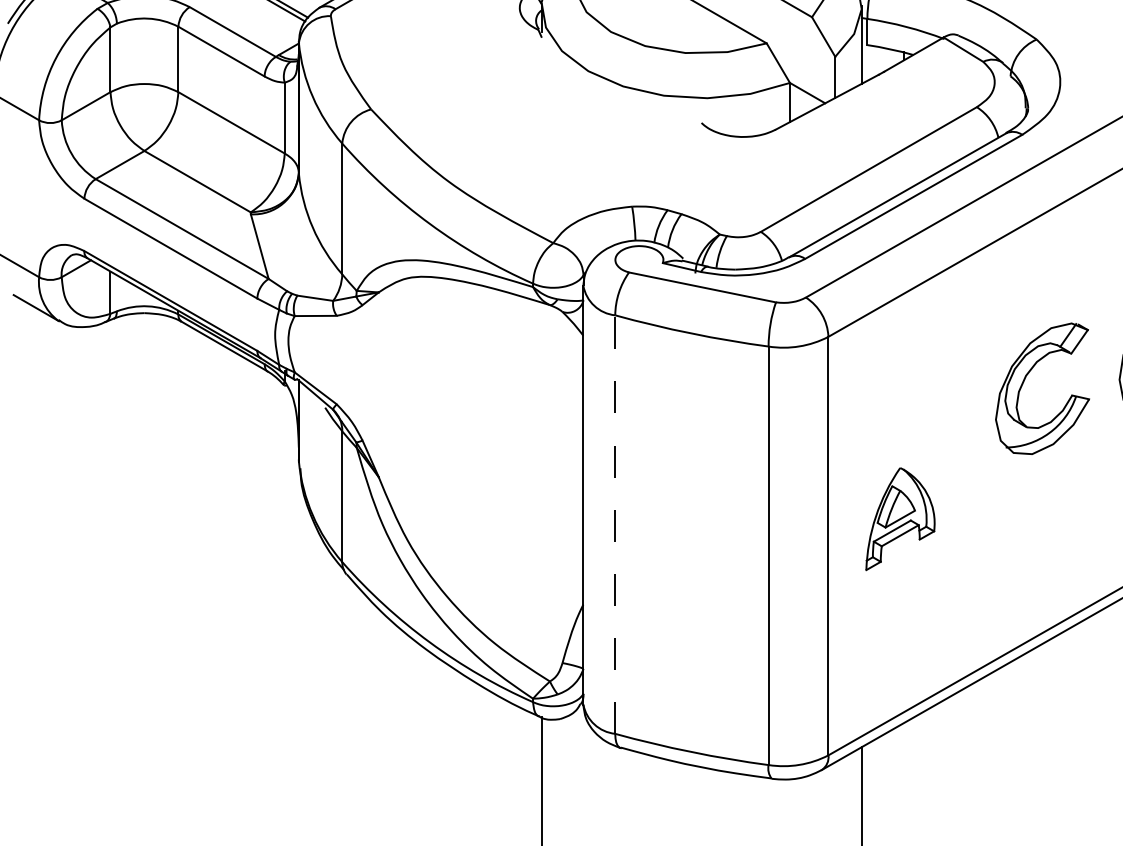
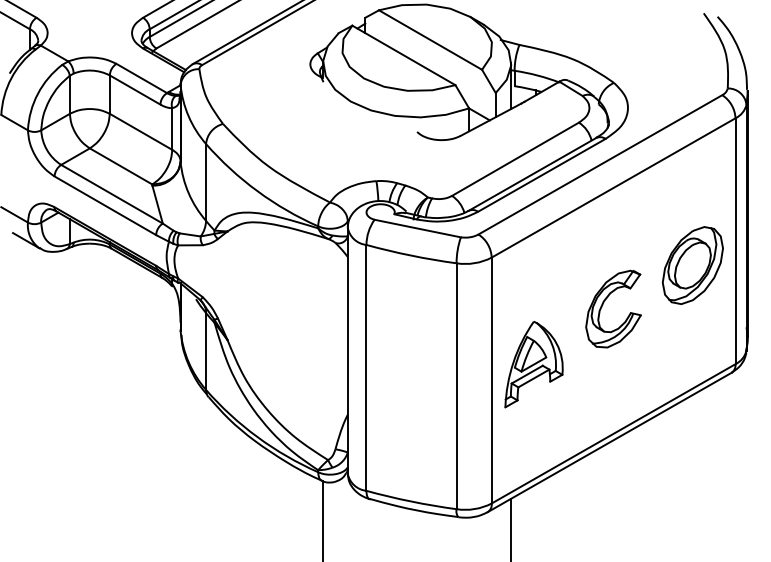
part: (1025, 380) -> (603, 304), moved
part: (899, 518) -> (533, 364), size x1.43
line: (615, 523) -> (366, 367), dashed -> solid

